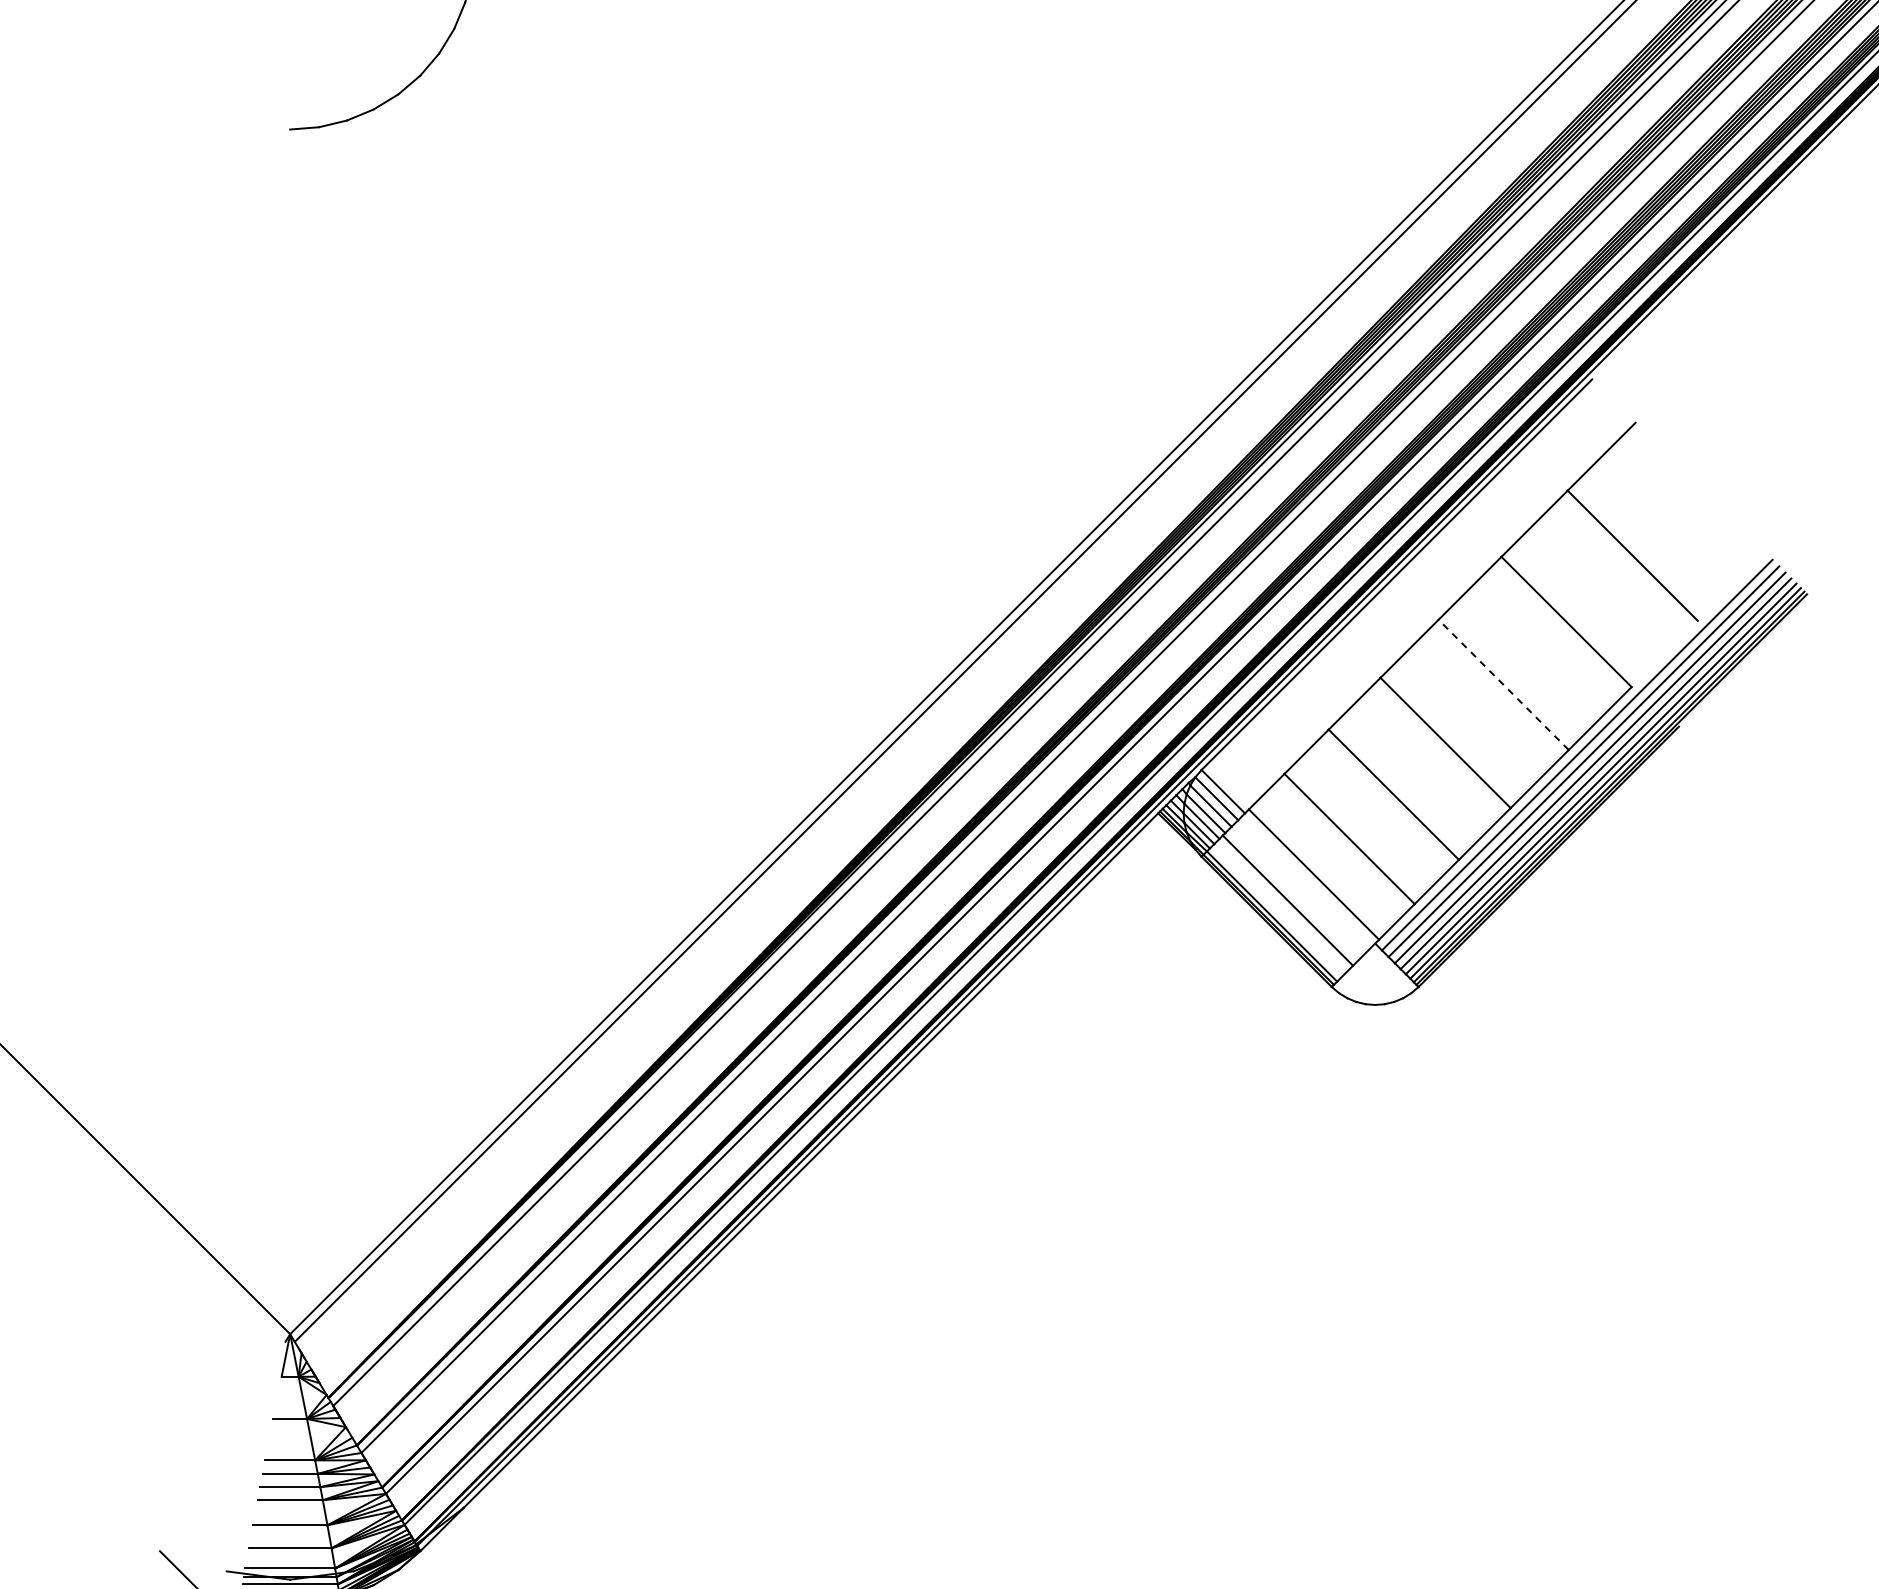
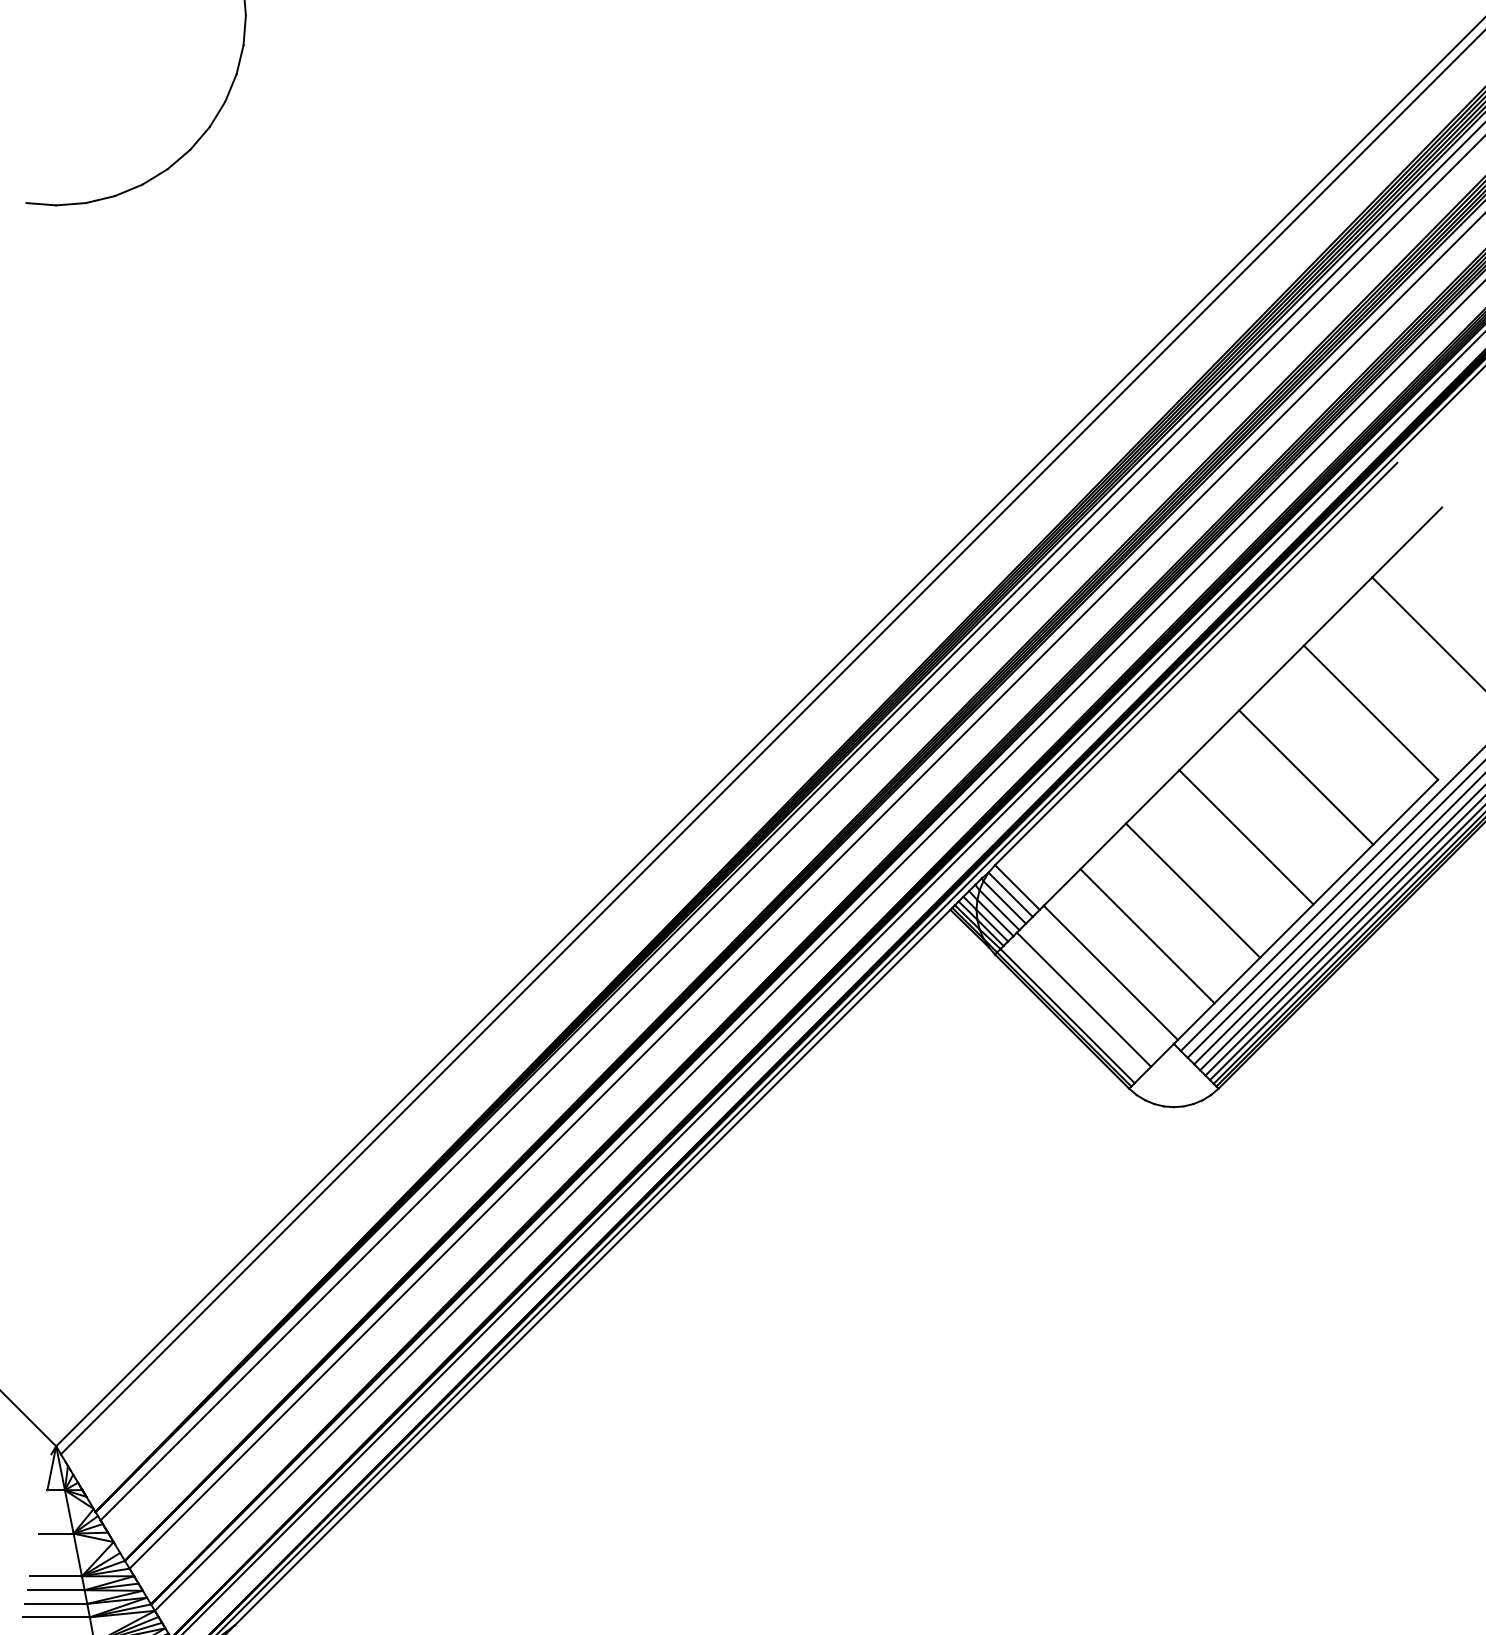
line: (275, 128) -> (41, 204), added
line: (1503, 684) -> (1306, 777), dashed -> solid

